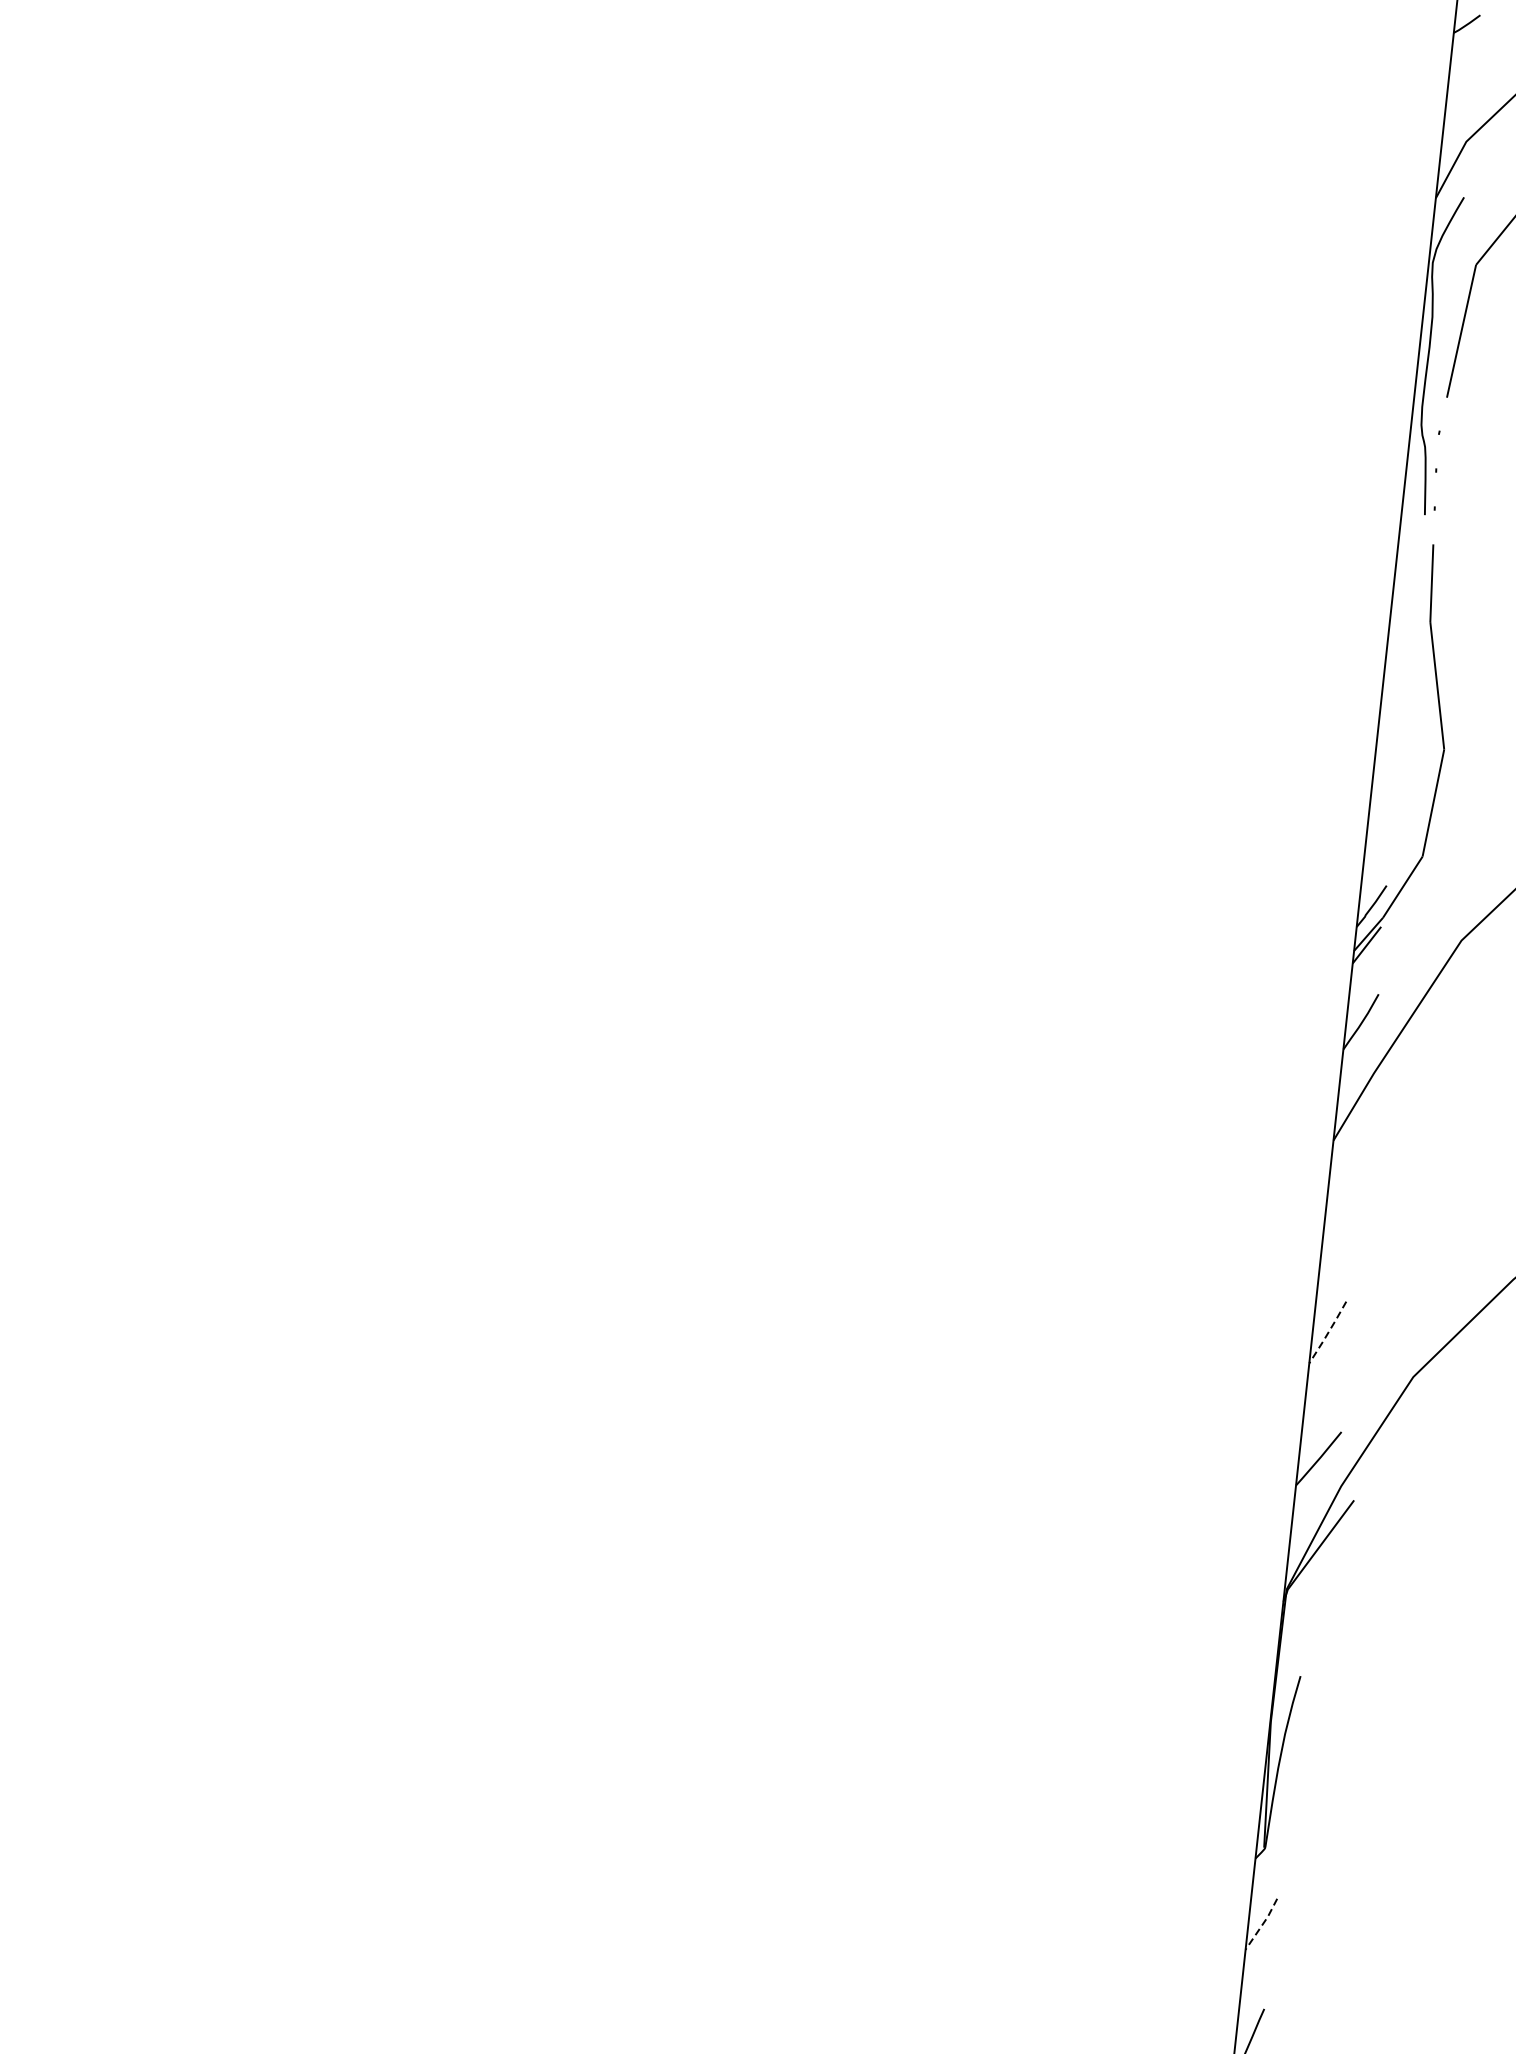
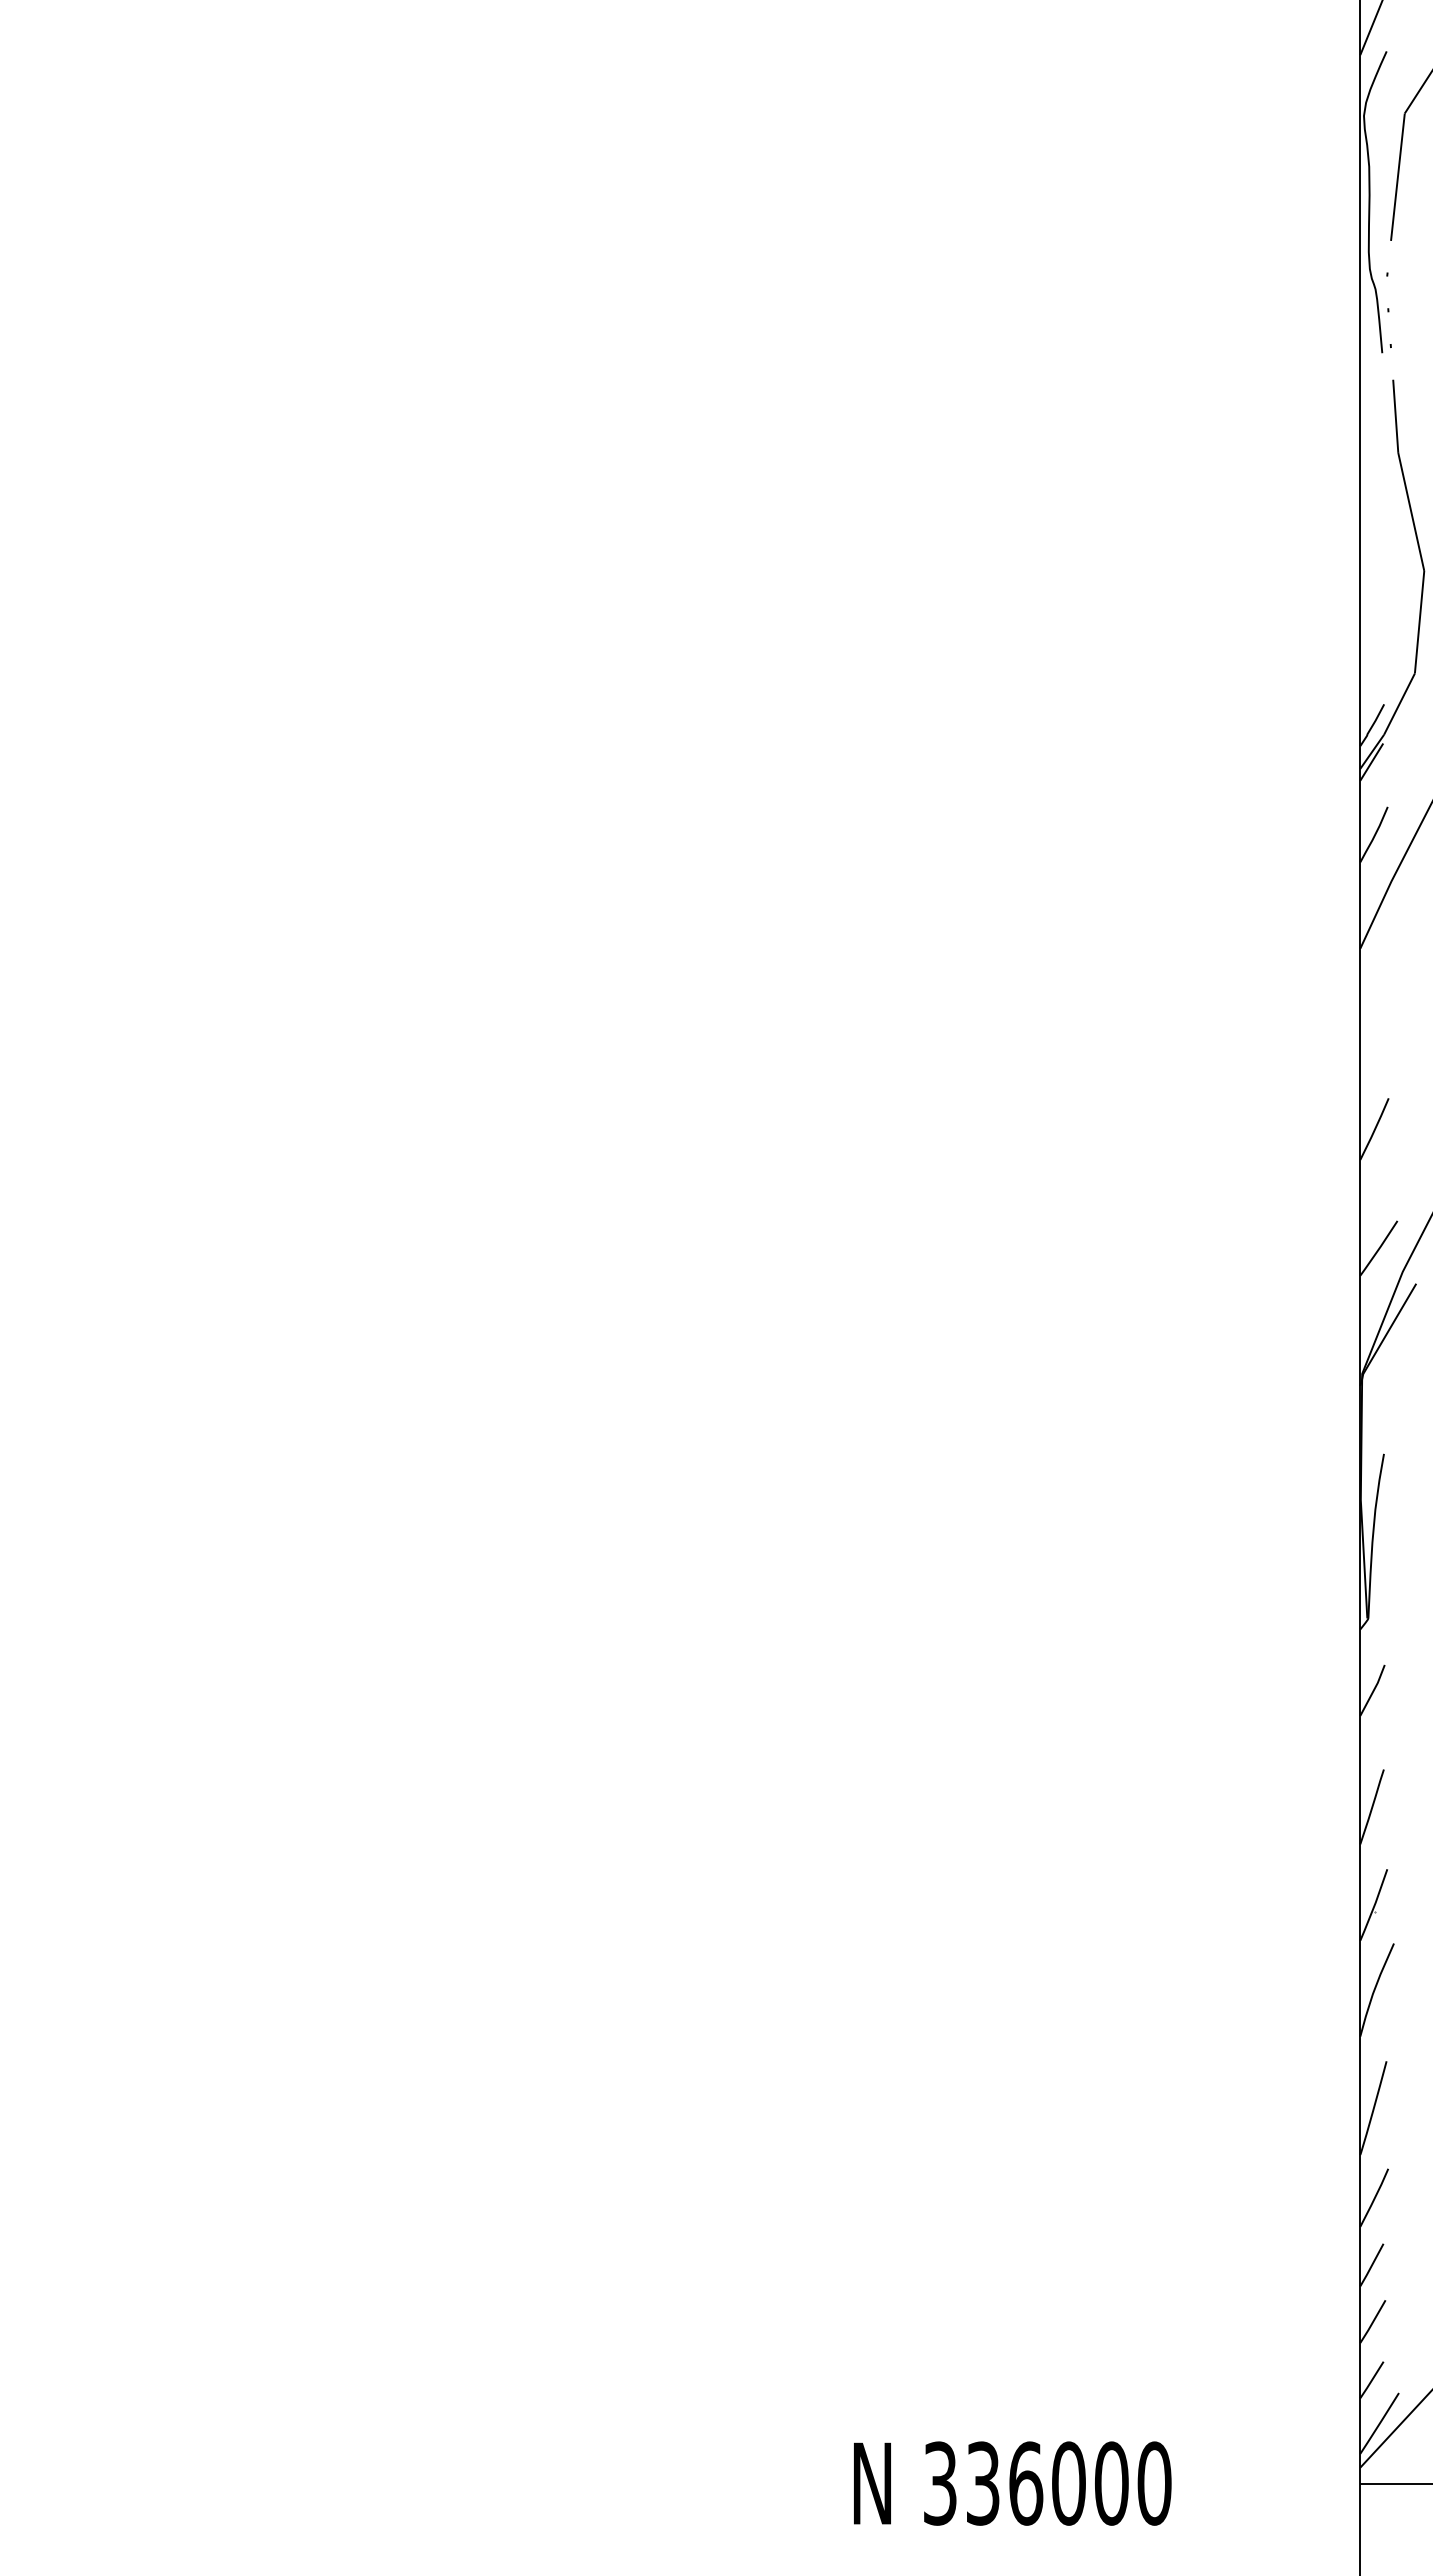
line: (1327, 1332) -> (1374, 1129), dashed -> solid
line: (1262, 1924) -> (1373, 1690), dashed -> solid

